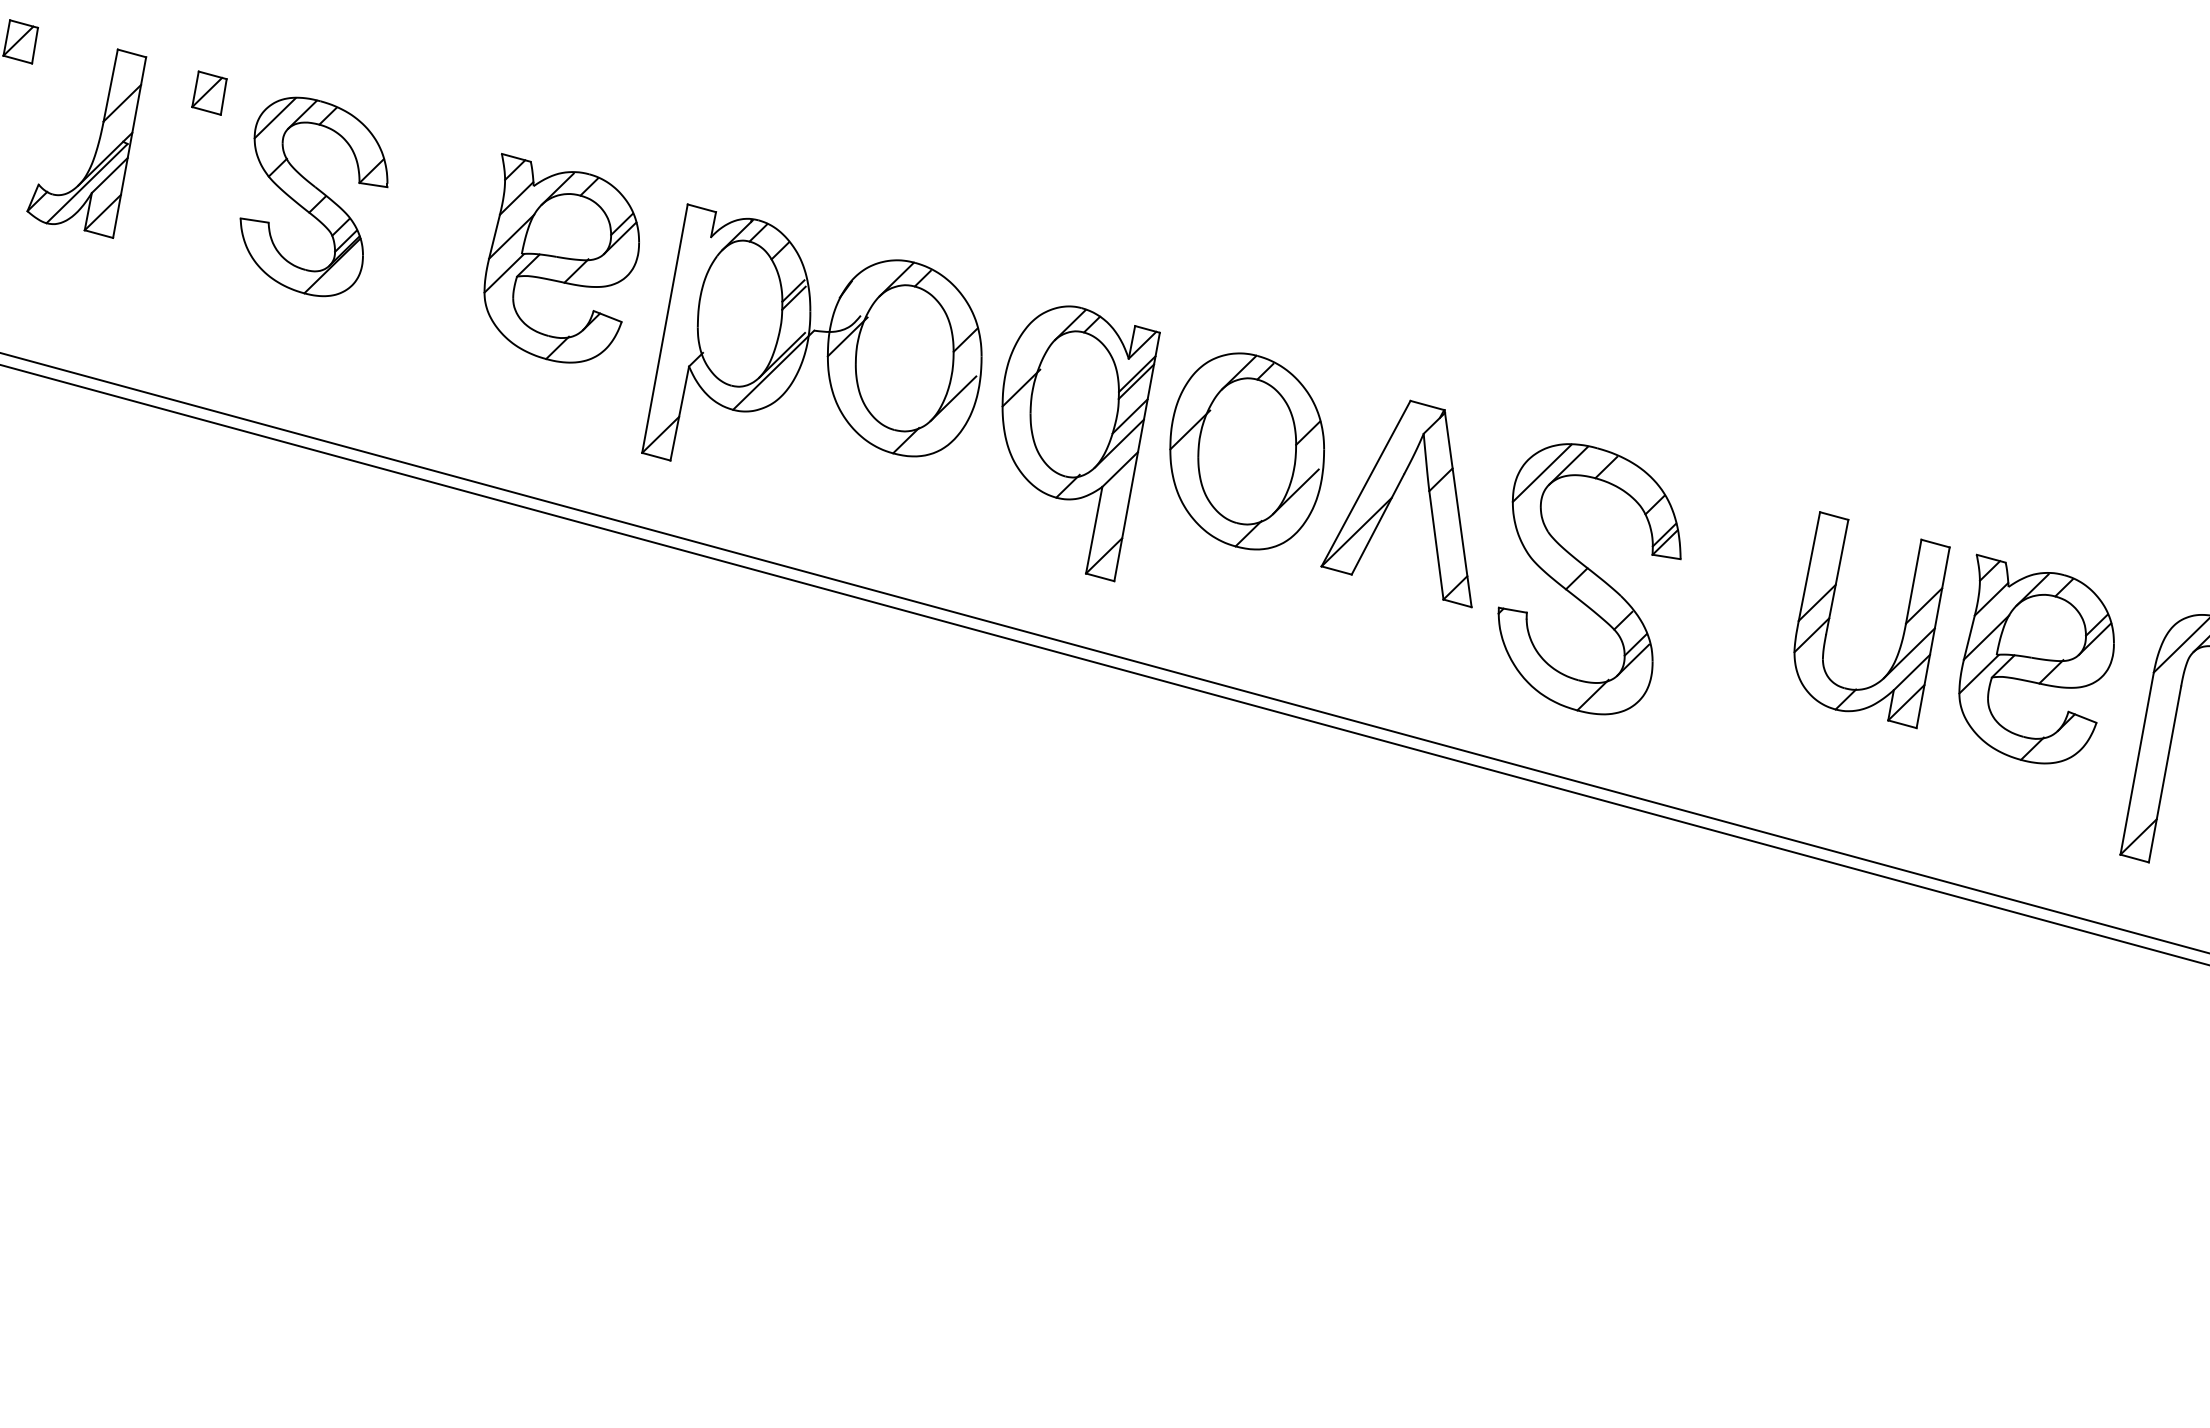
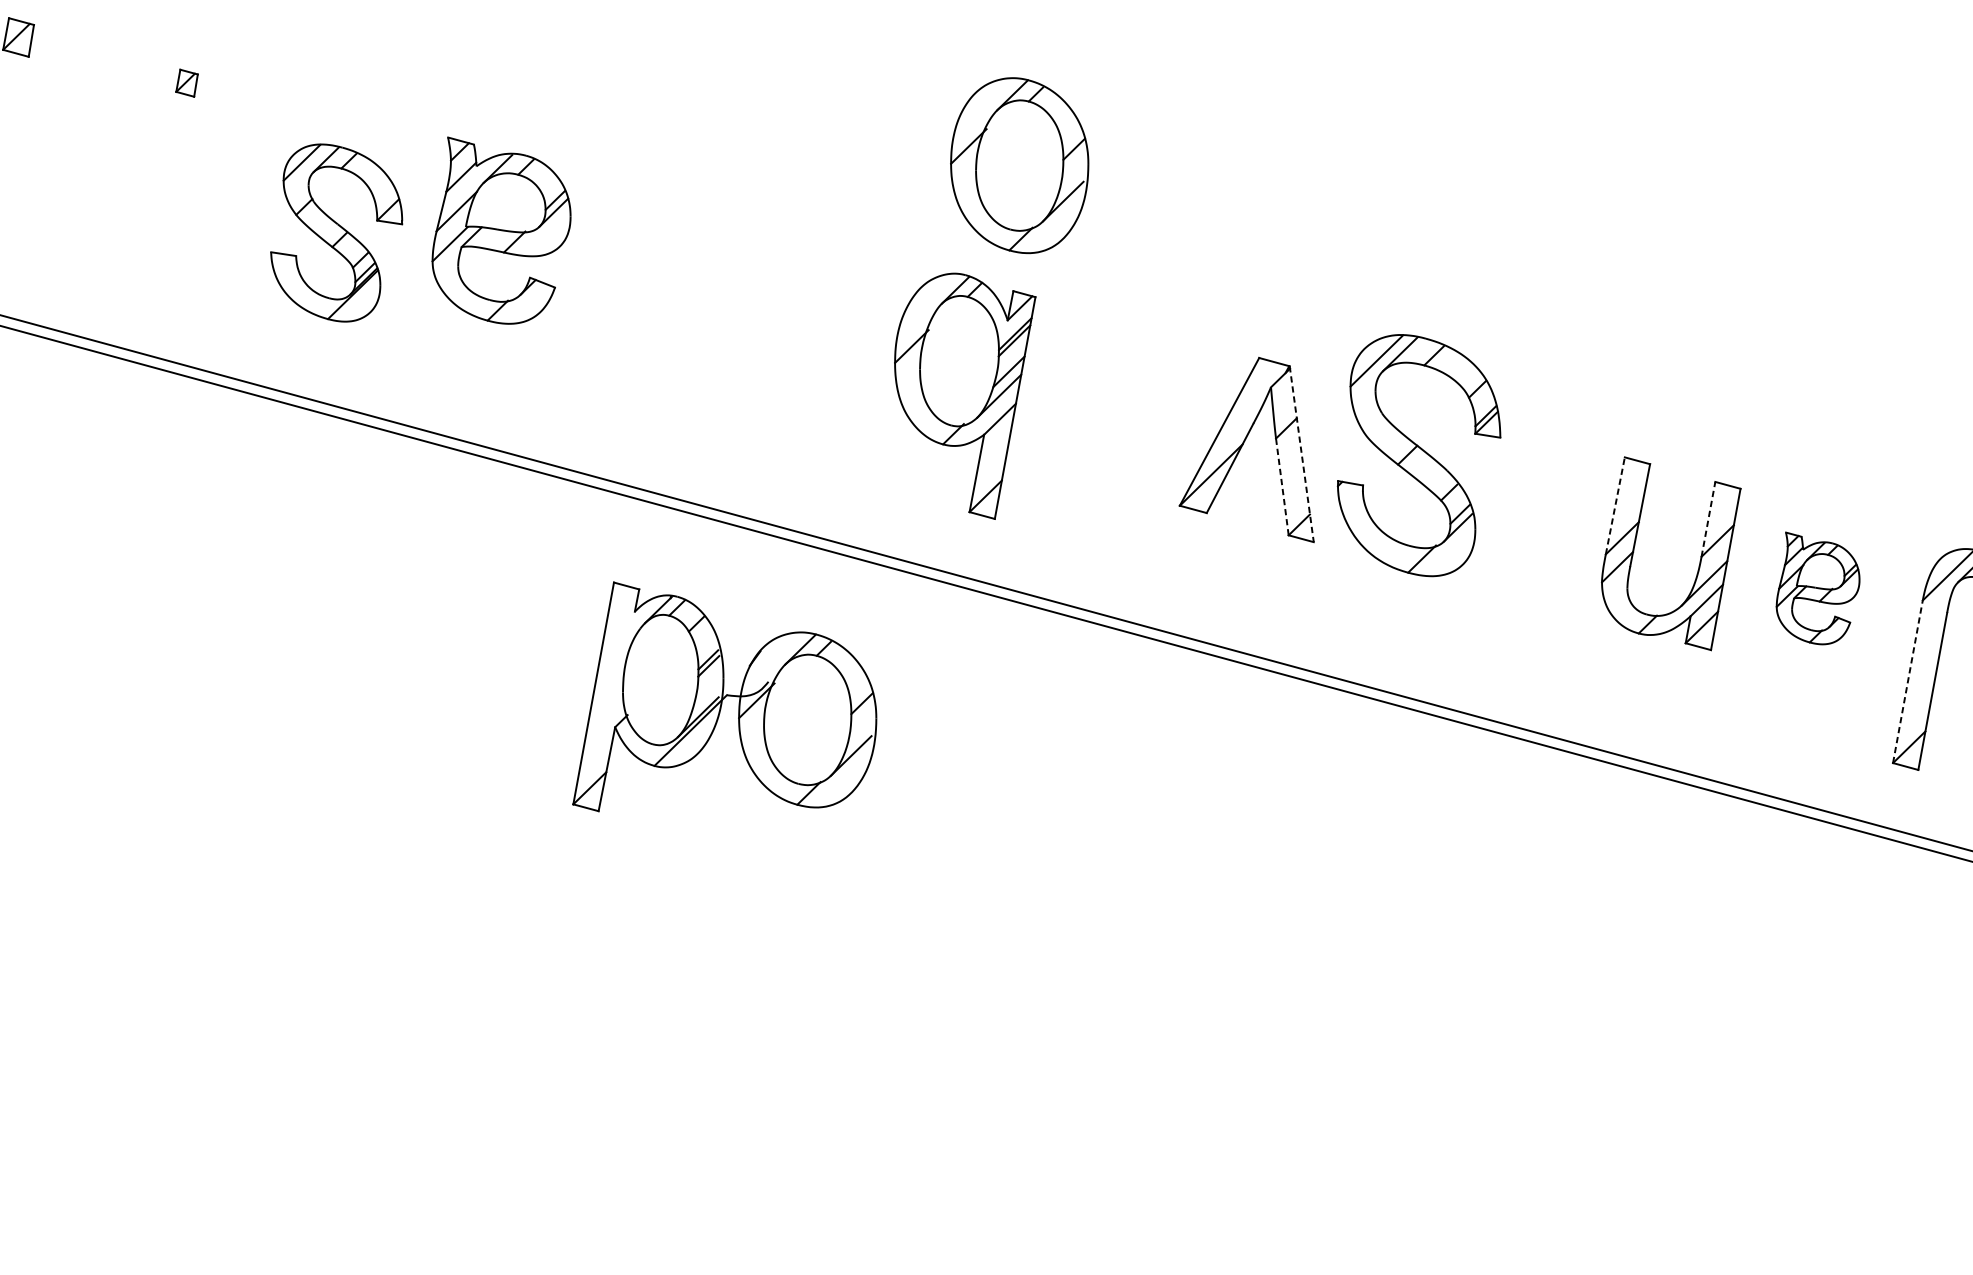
part: (209, 92) -> (187, 82), size x0.7
part: (96, 146) -> (86, 130), removed
part: (313, 196) -> (336, 232), moved
part: (811, 332) -> (724, 696), moved
part: (1246, 451) -> (1019, 165), moved
line: (1458, 509) -> (1302, 454), solid -> dashed
line: (1436, 545) -> (1282, 487), solid -> dashed
line: (1809, 566) -> (1615, 505), solid -> dashed
part: (1589, 579) -> (1419, 455), moved
line: (1913, 581) -> (1708, 519), solid -> dashed
part: (2036, 658) -> (1818, 587), size x0.6
line: (2137, 763) -> (1908, 681), solid -> dashed

